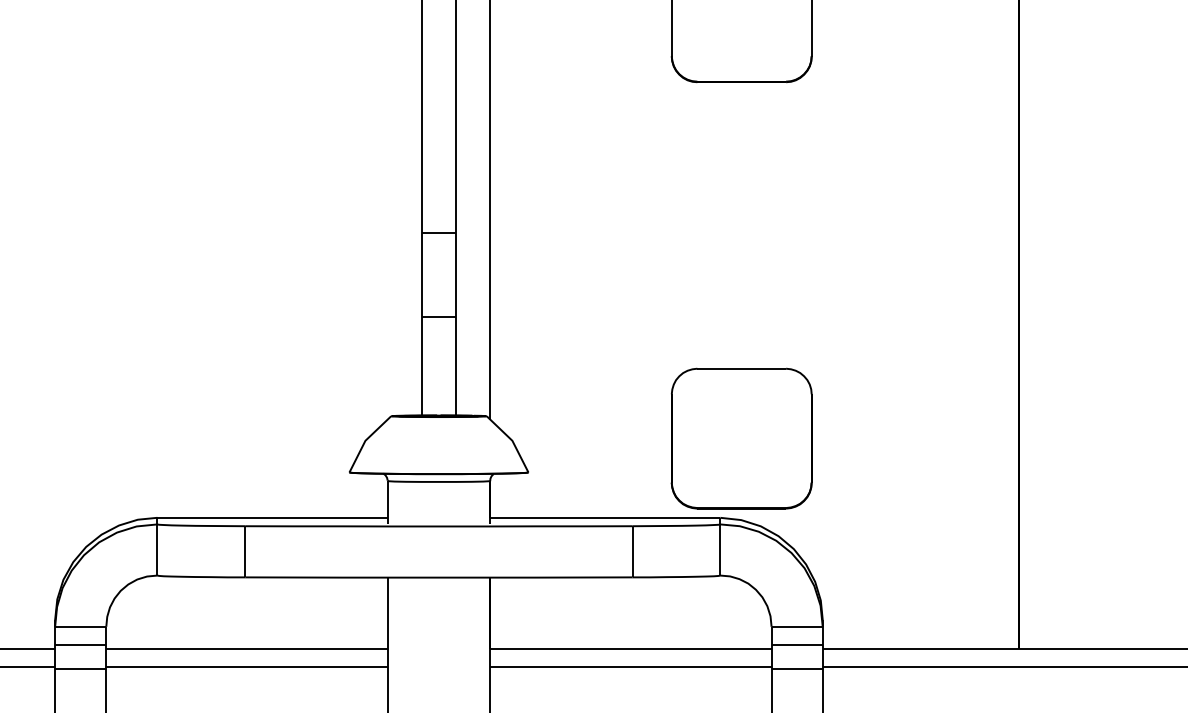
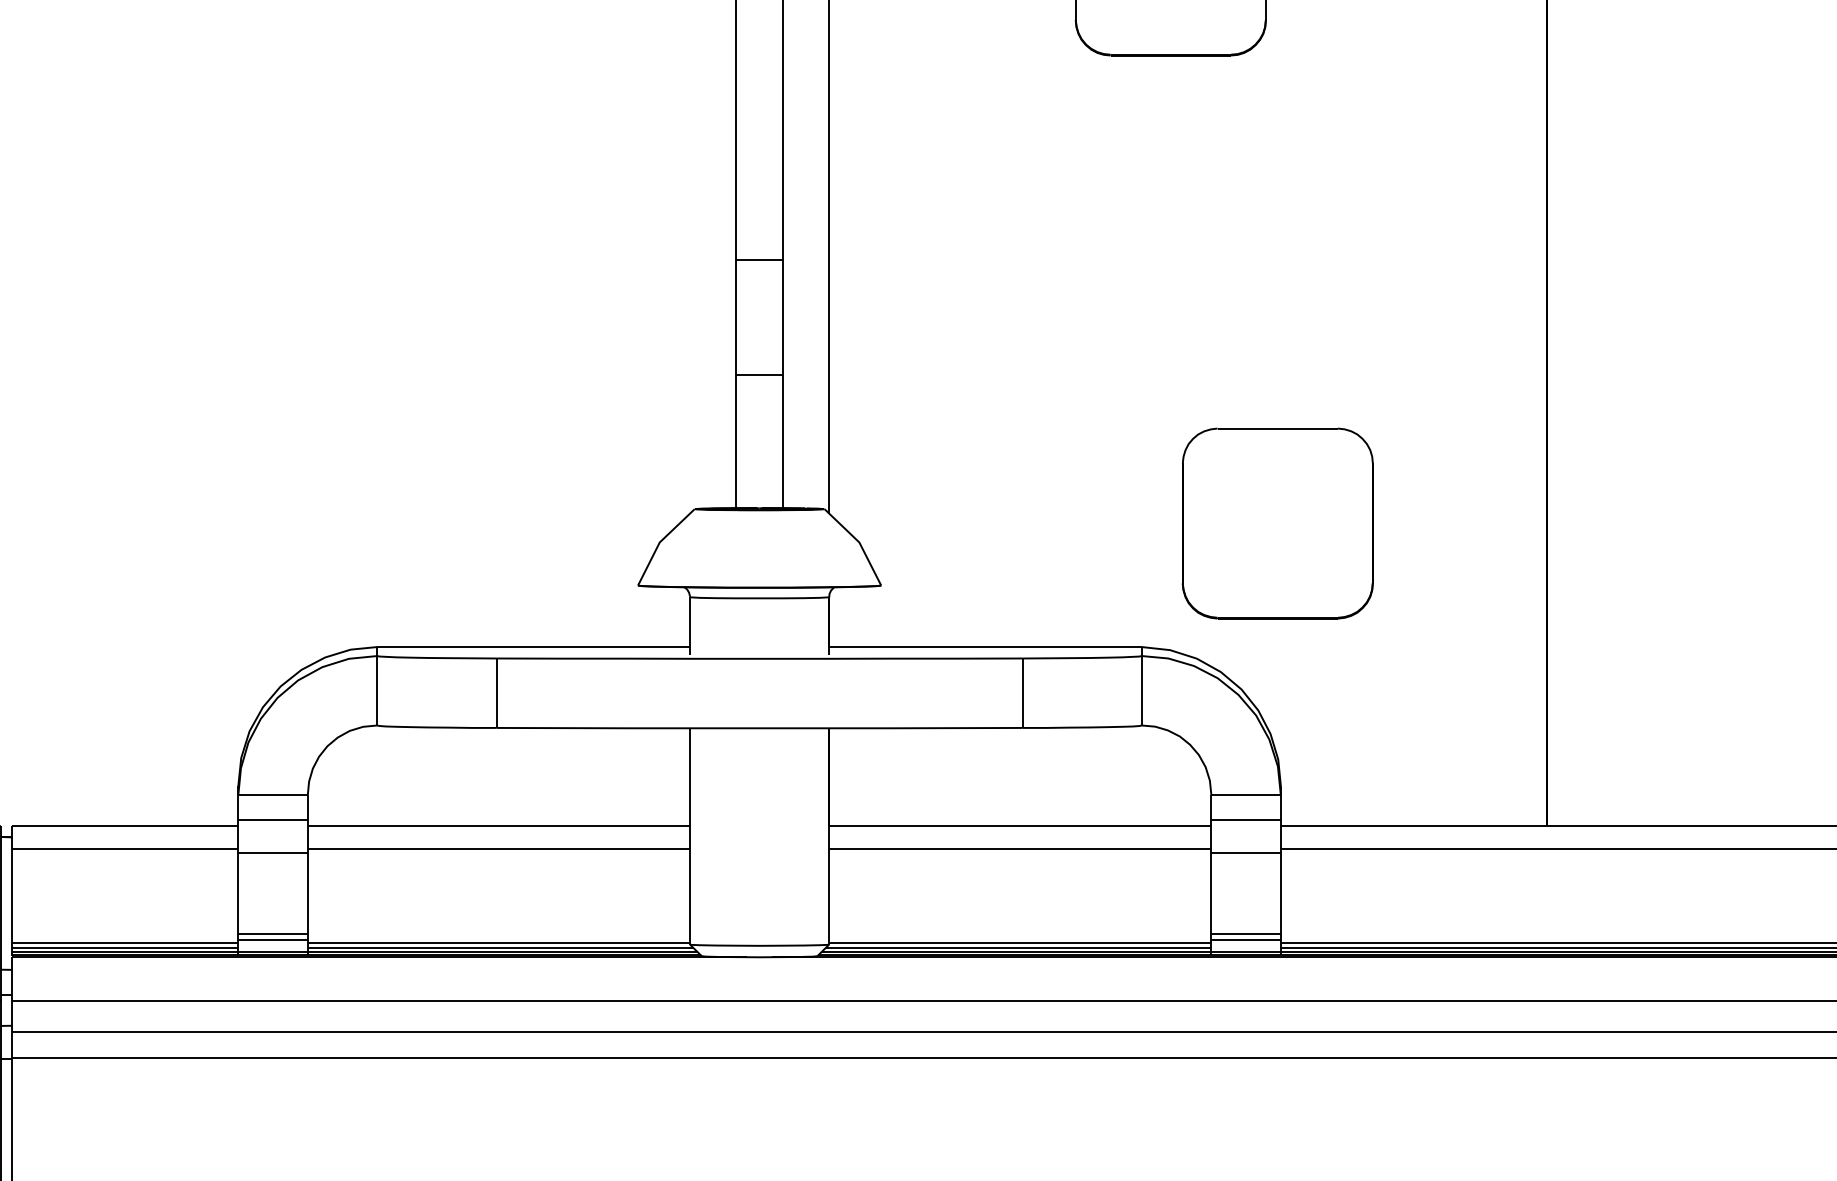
part: (741, 438) -> (1277, 523), moved

